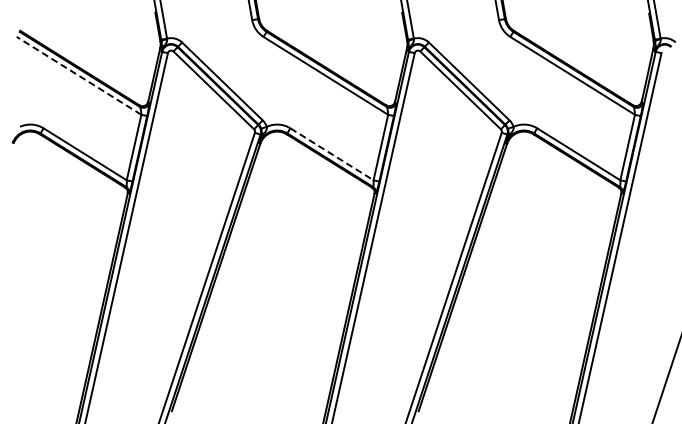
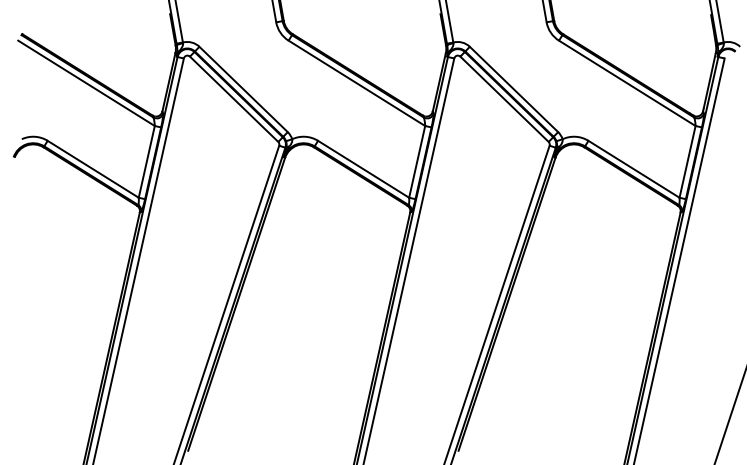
line: (78, 75) -> (85, 82), dashed -> solid
line: (332, 154) -> (364, 169), dashed -> solid

